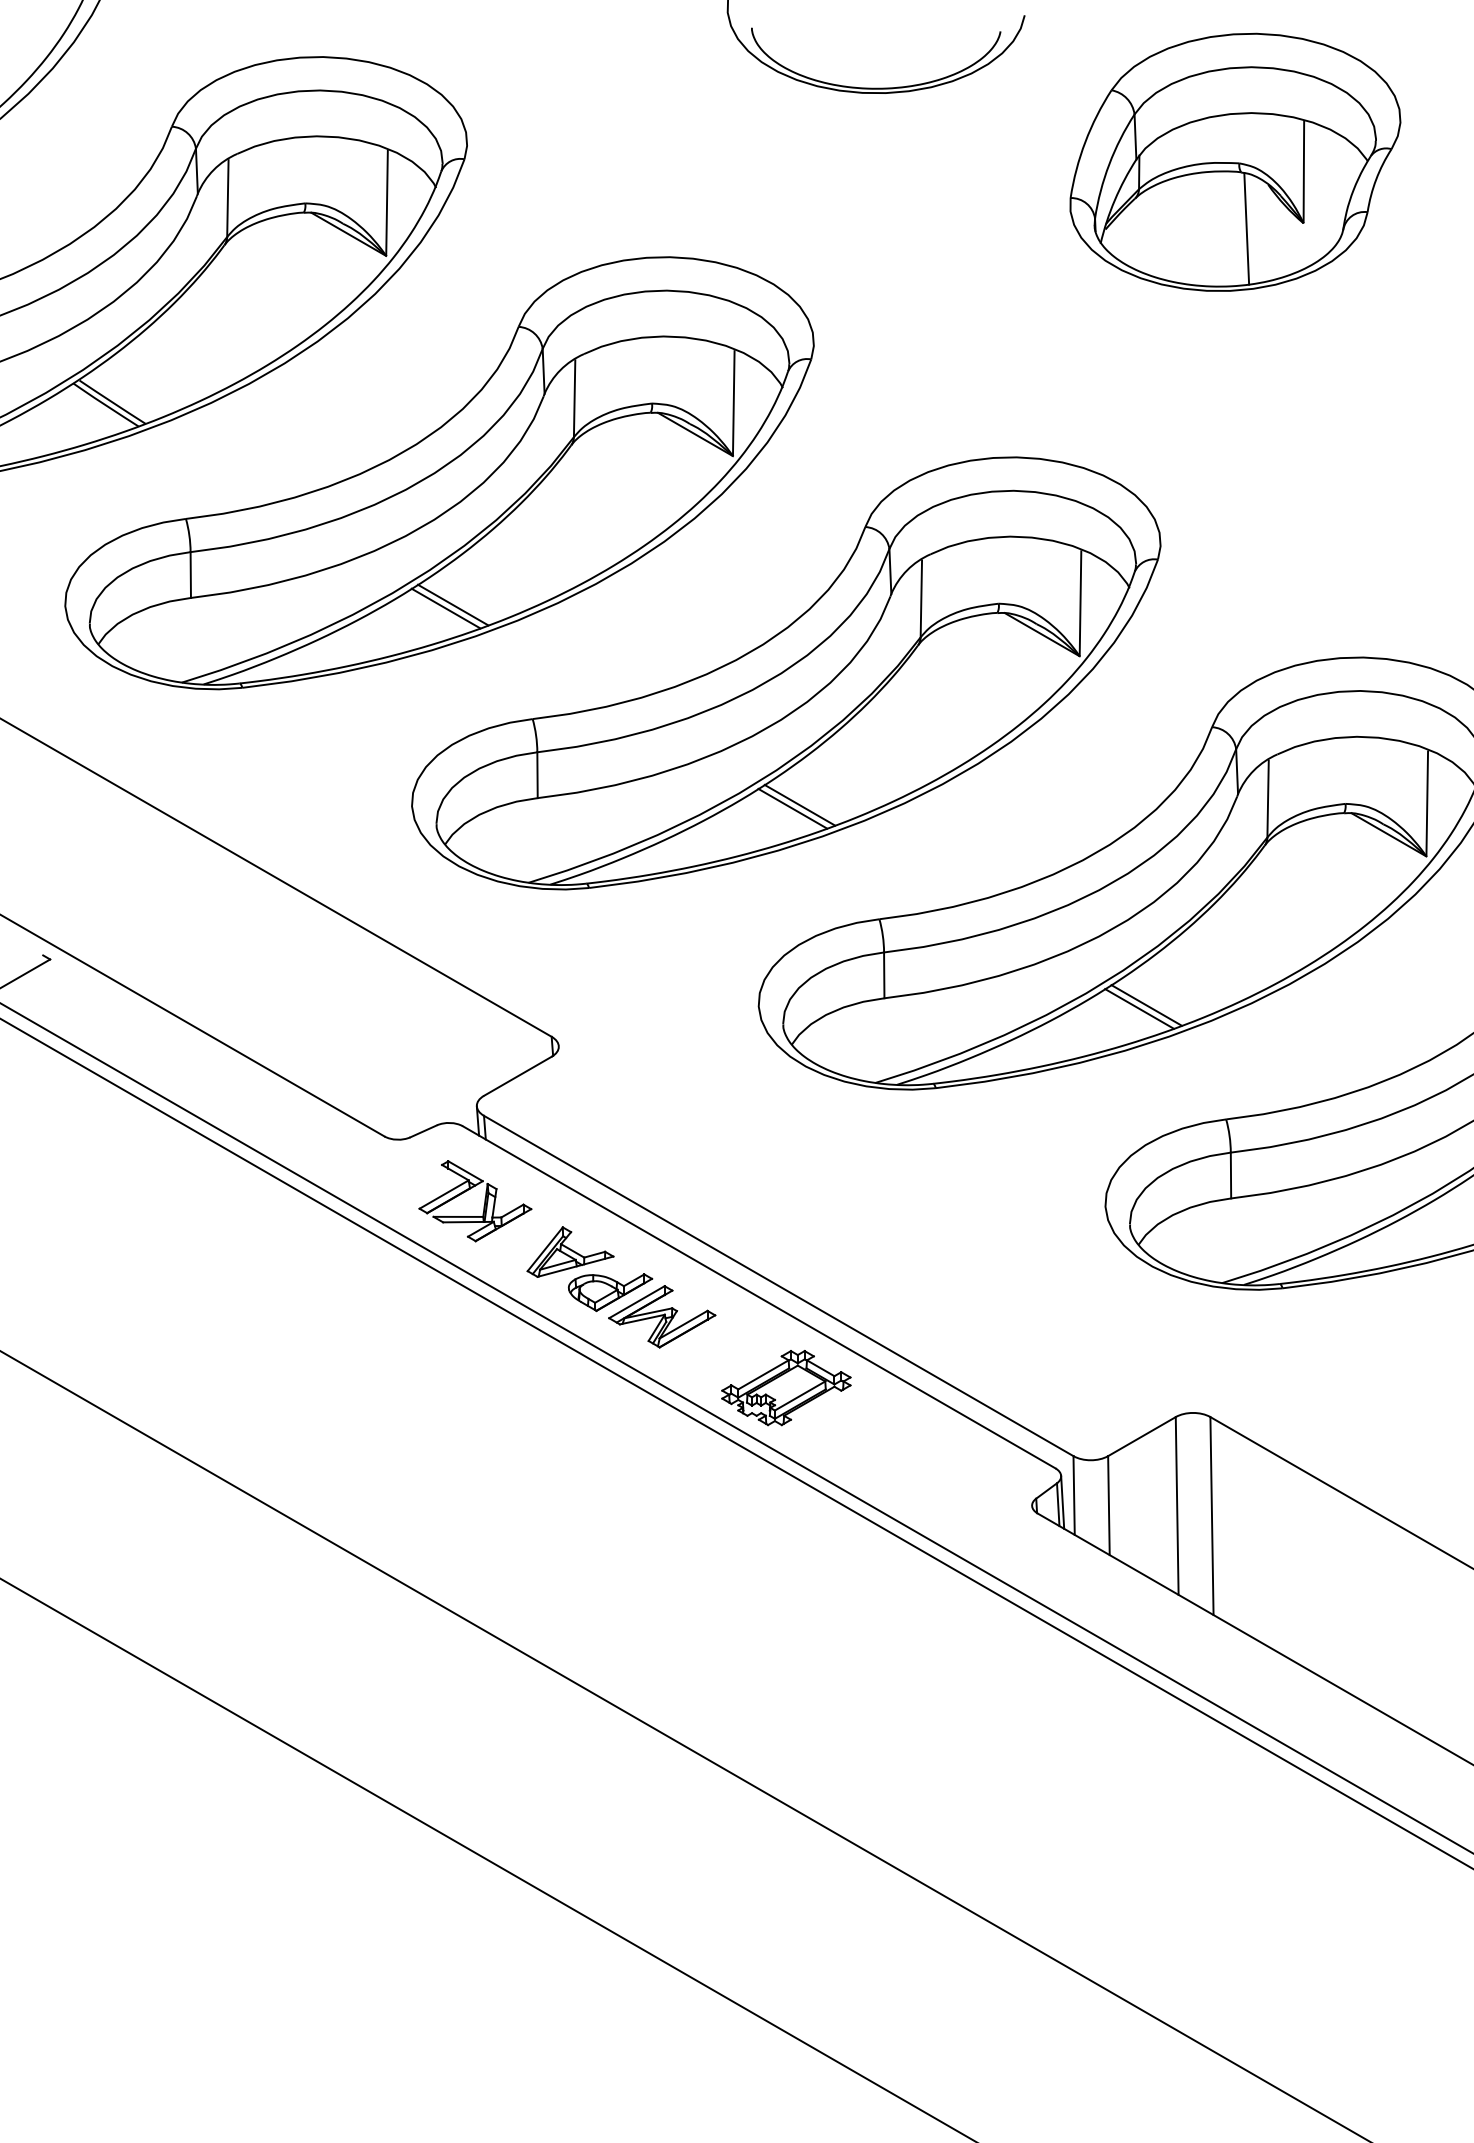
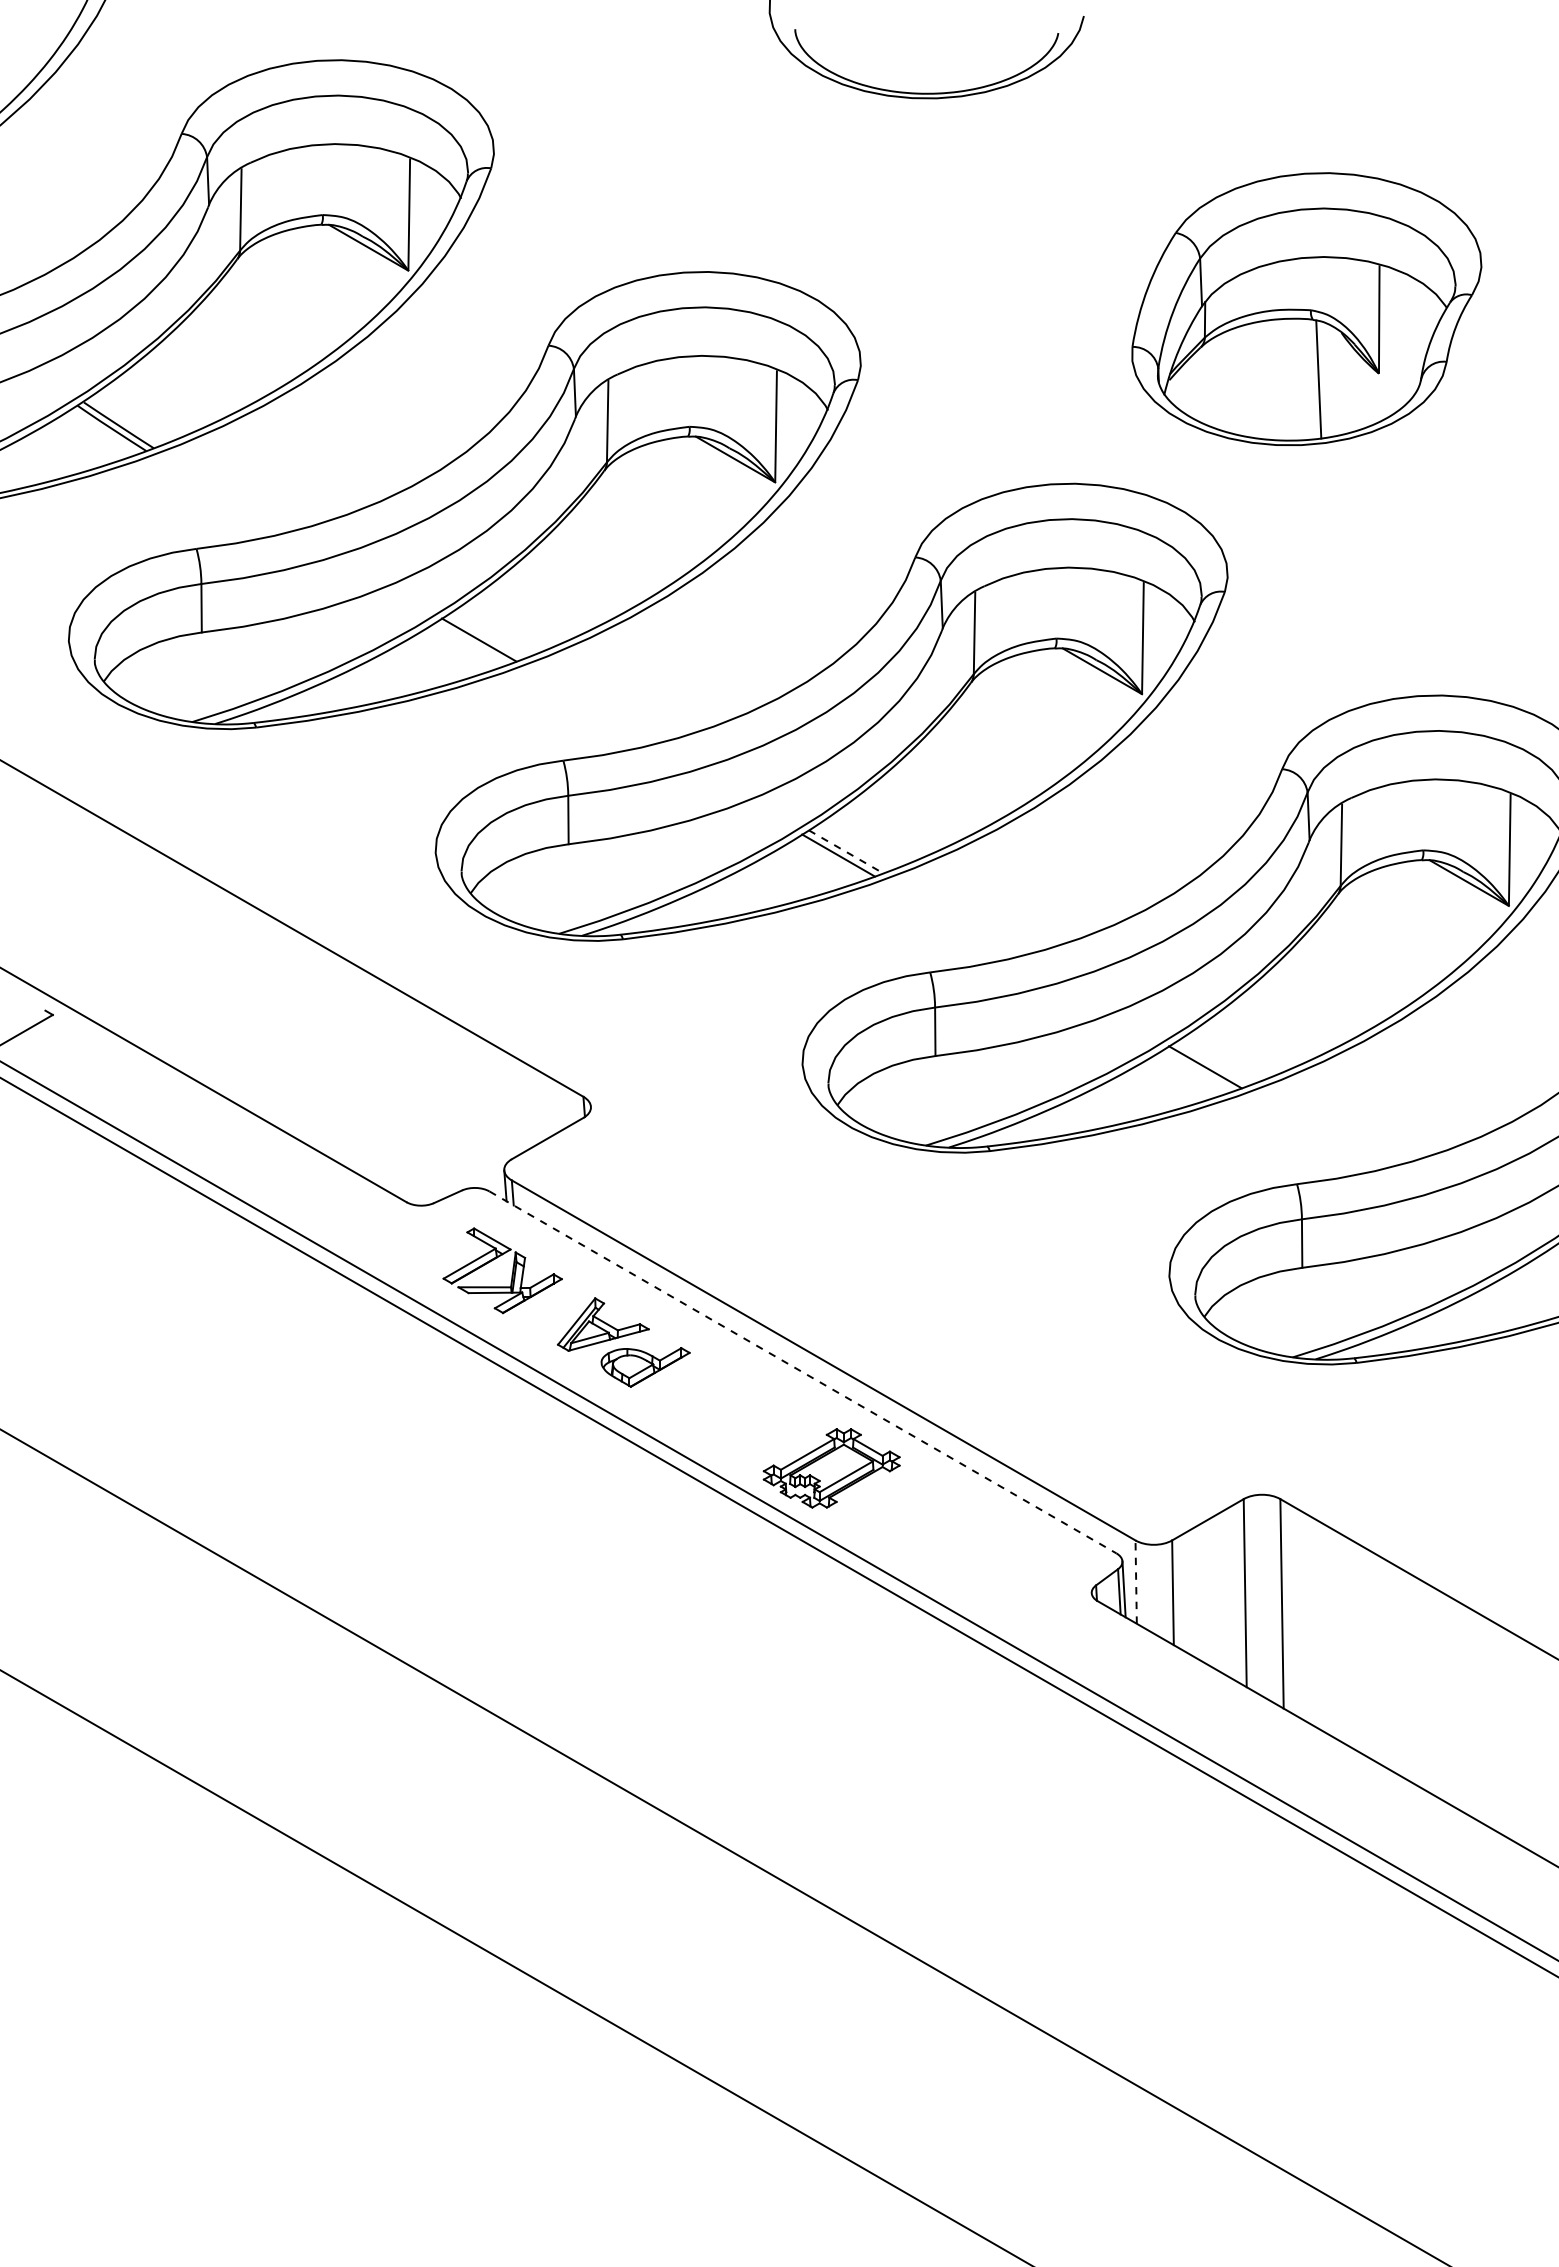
part: (1235, 161) -> (1306, 308), moved
line: (445, 608) -> (471, 643), removed
line: (799, 805) -> (845, 852), solid -> dashed
line: (1146, 1005) -> (1212, 1063), removed
line: (759, 1297) -> (803, 1372), solid -> dashed
part: (662, 1316) -> (700, 1392), removed
line: (1074, 1495) -> (1136, 1582), solid -> dashed

